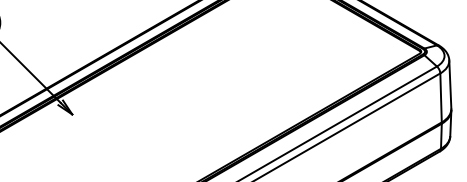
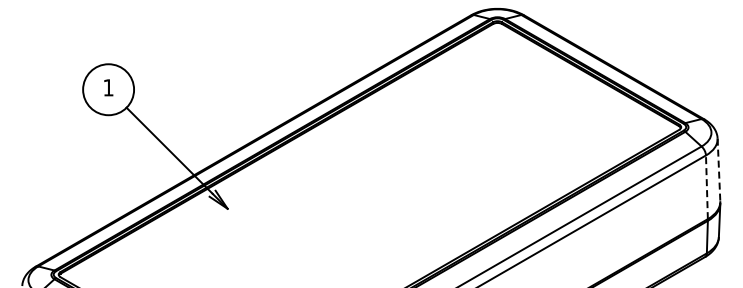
line: (449, 84) -> (718, 170), solid -> dashed
line: (440, 98) -> (706, 187), solid -> dashed

